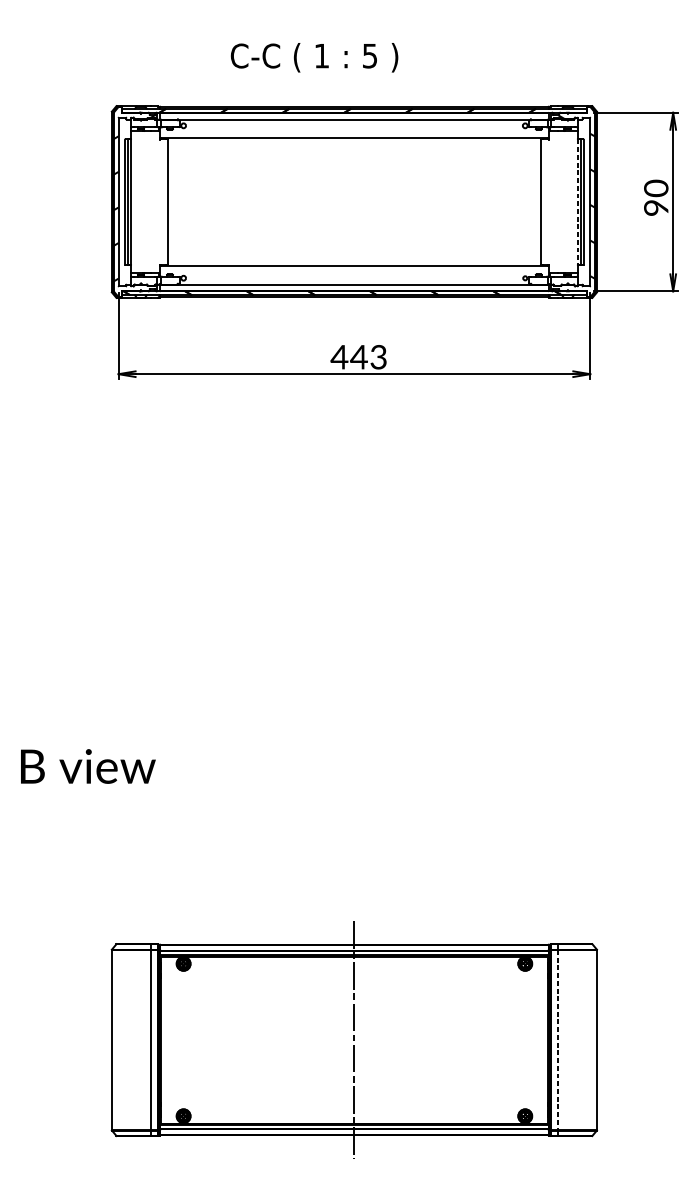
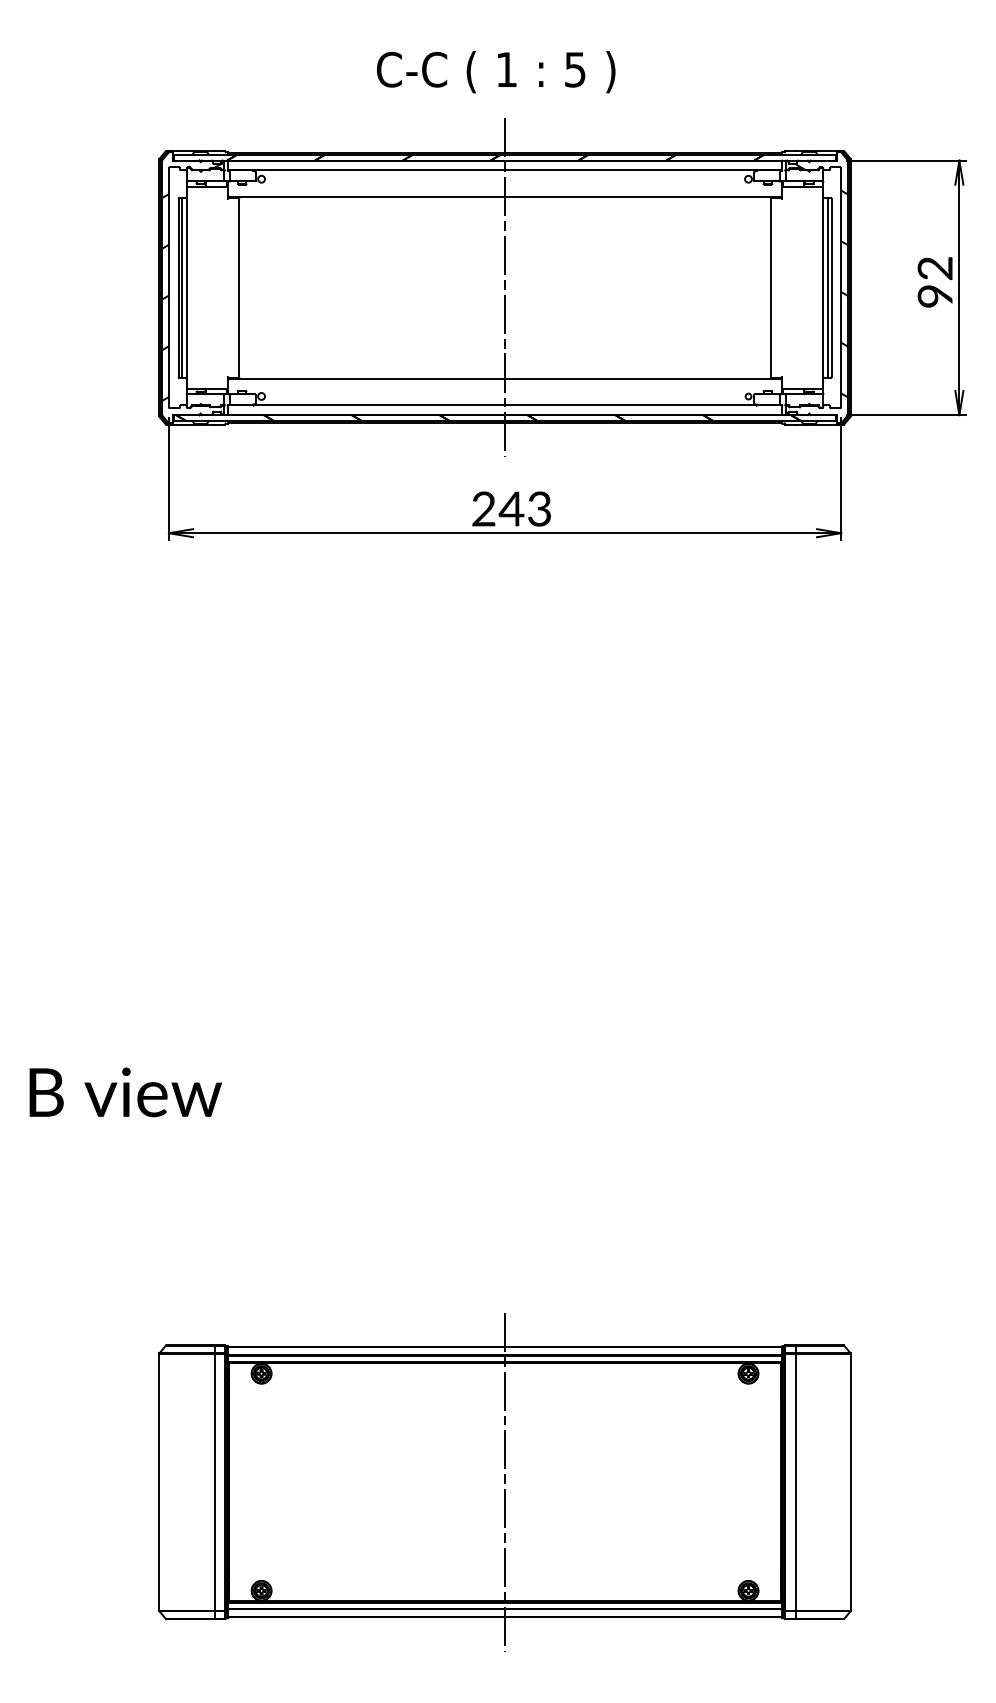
text: (314, 57) -> (496, 72), moved
text: (656, 188) -> (935, 268), 90 -> 92
line: (354, 201) -> (505, 287), added
line: (577, 202) -> (823, 288), dashed -> solid
text: (339, 356) -> (483, 508), 443 -> 243
line: (558, 1040) -> (795, 1482), dashed -> solid

